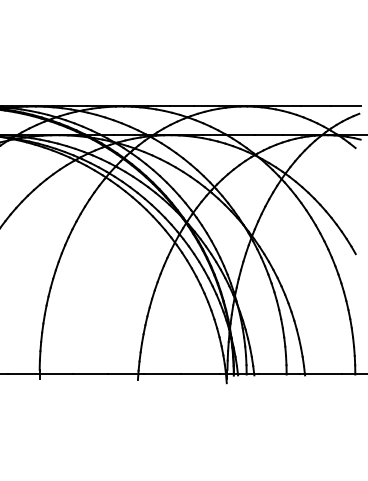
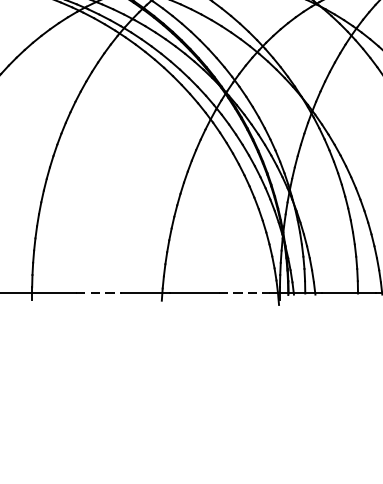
line: (90, 374) -> (99, 293), solid -> dashed
line: (200, 374) -> (244, 293), solid -> dashed

